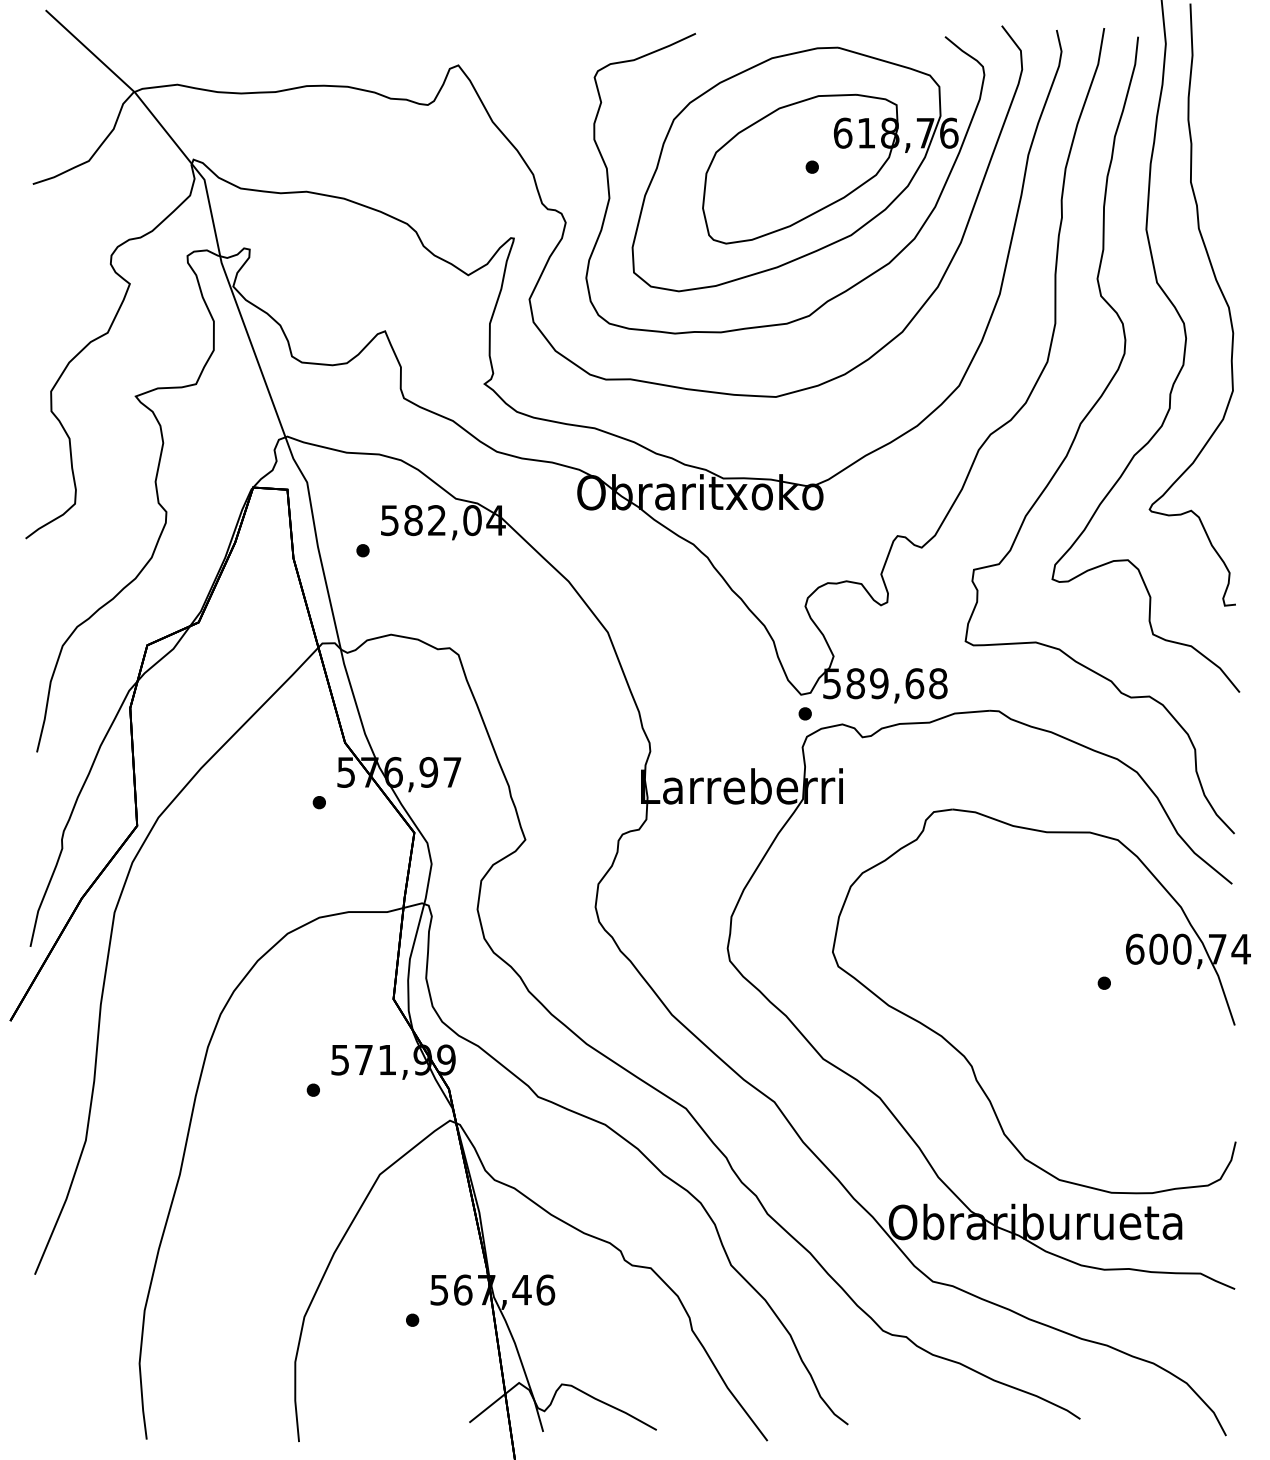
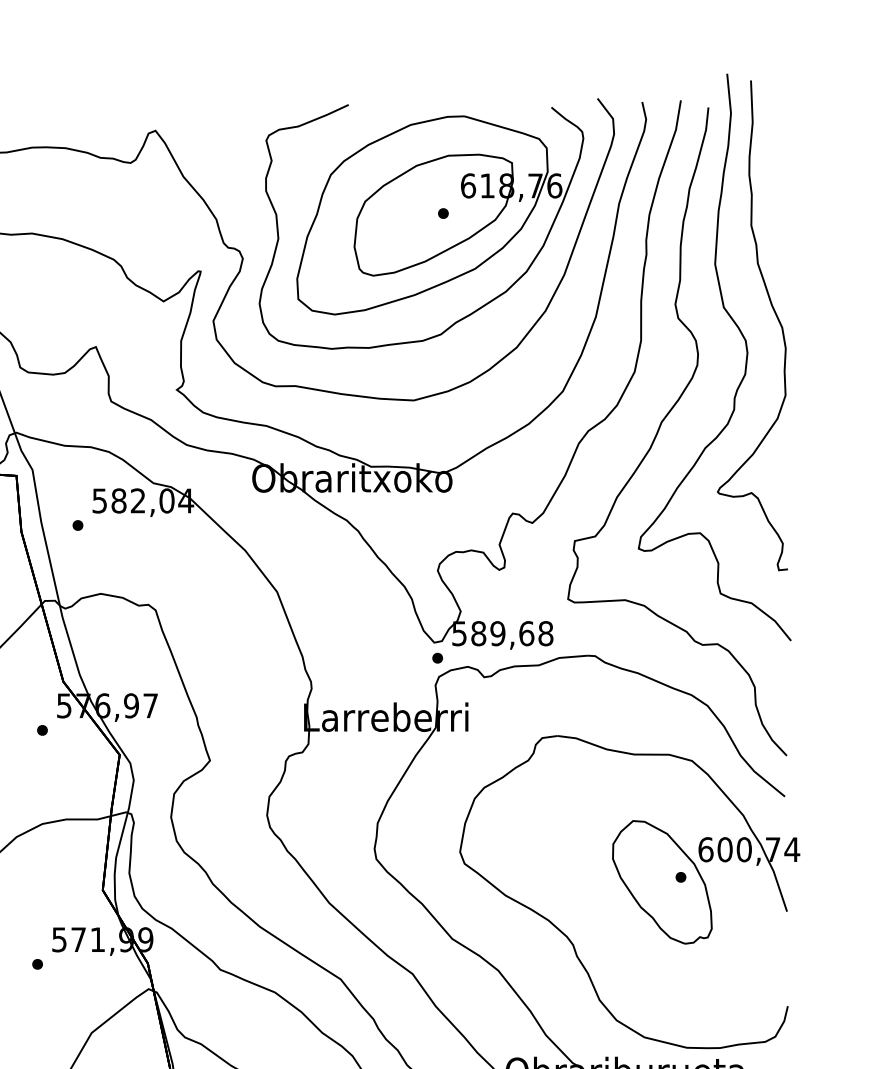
part: (1081, 989) -> (662, 882), added

